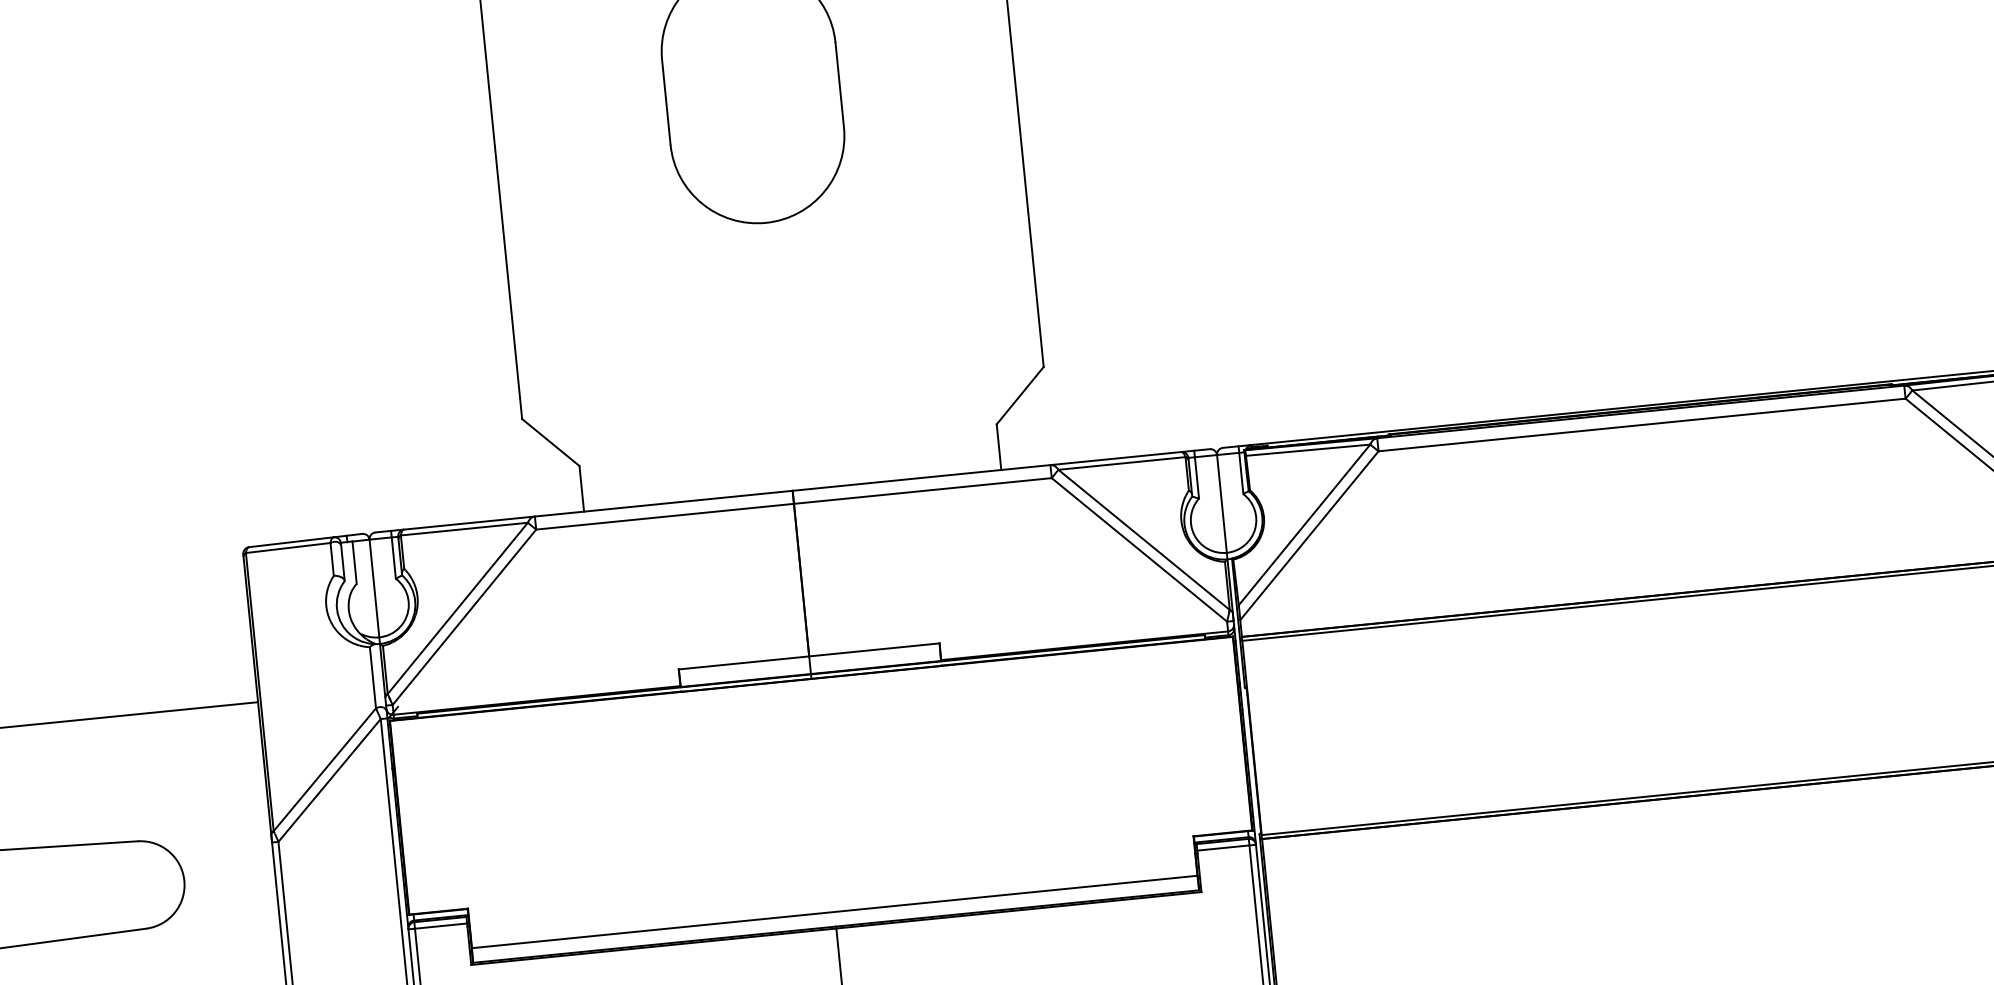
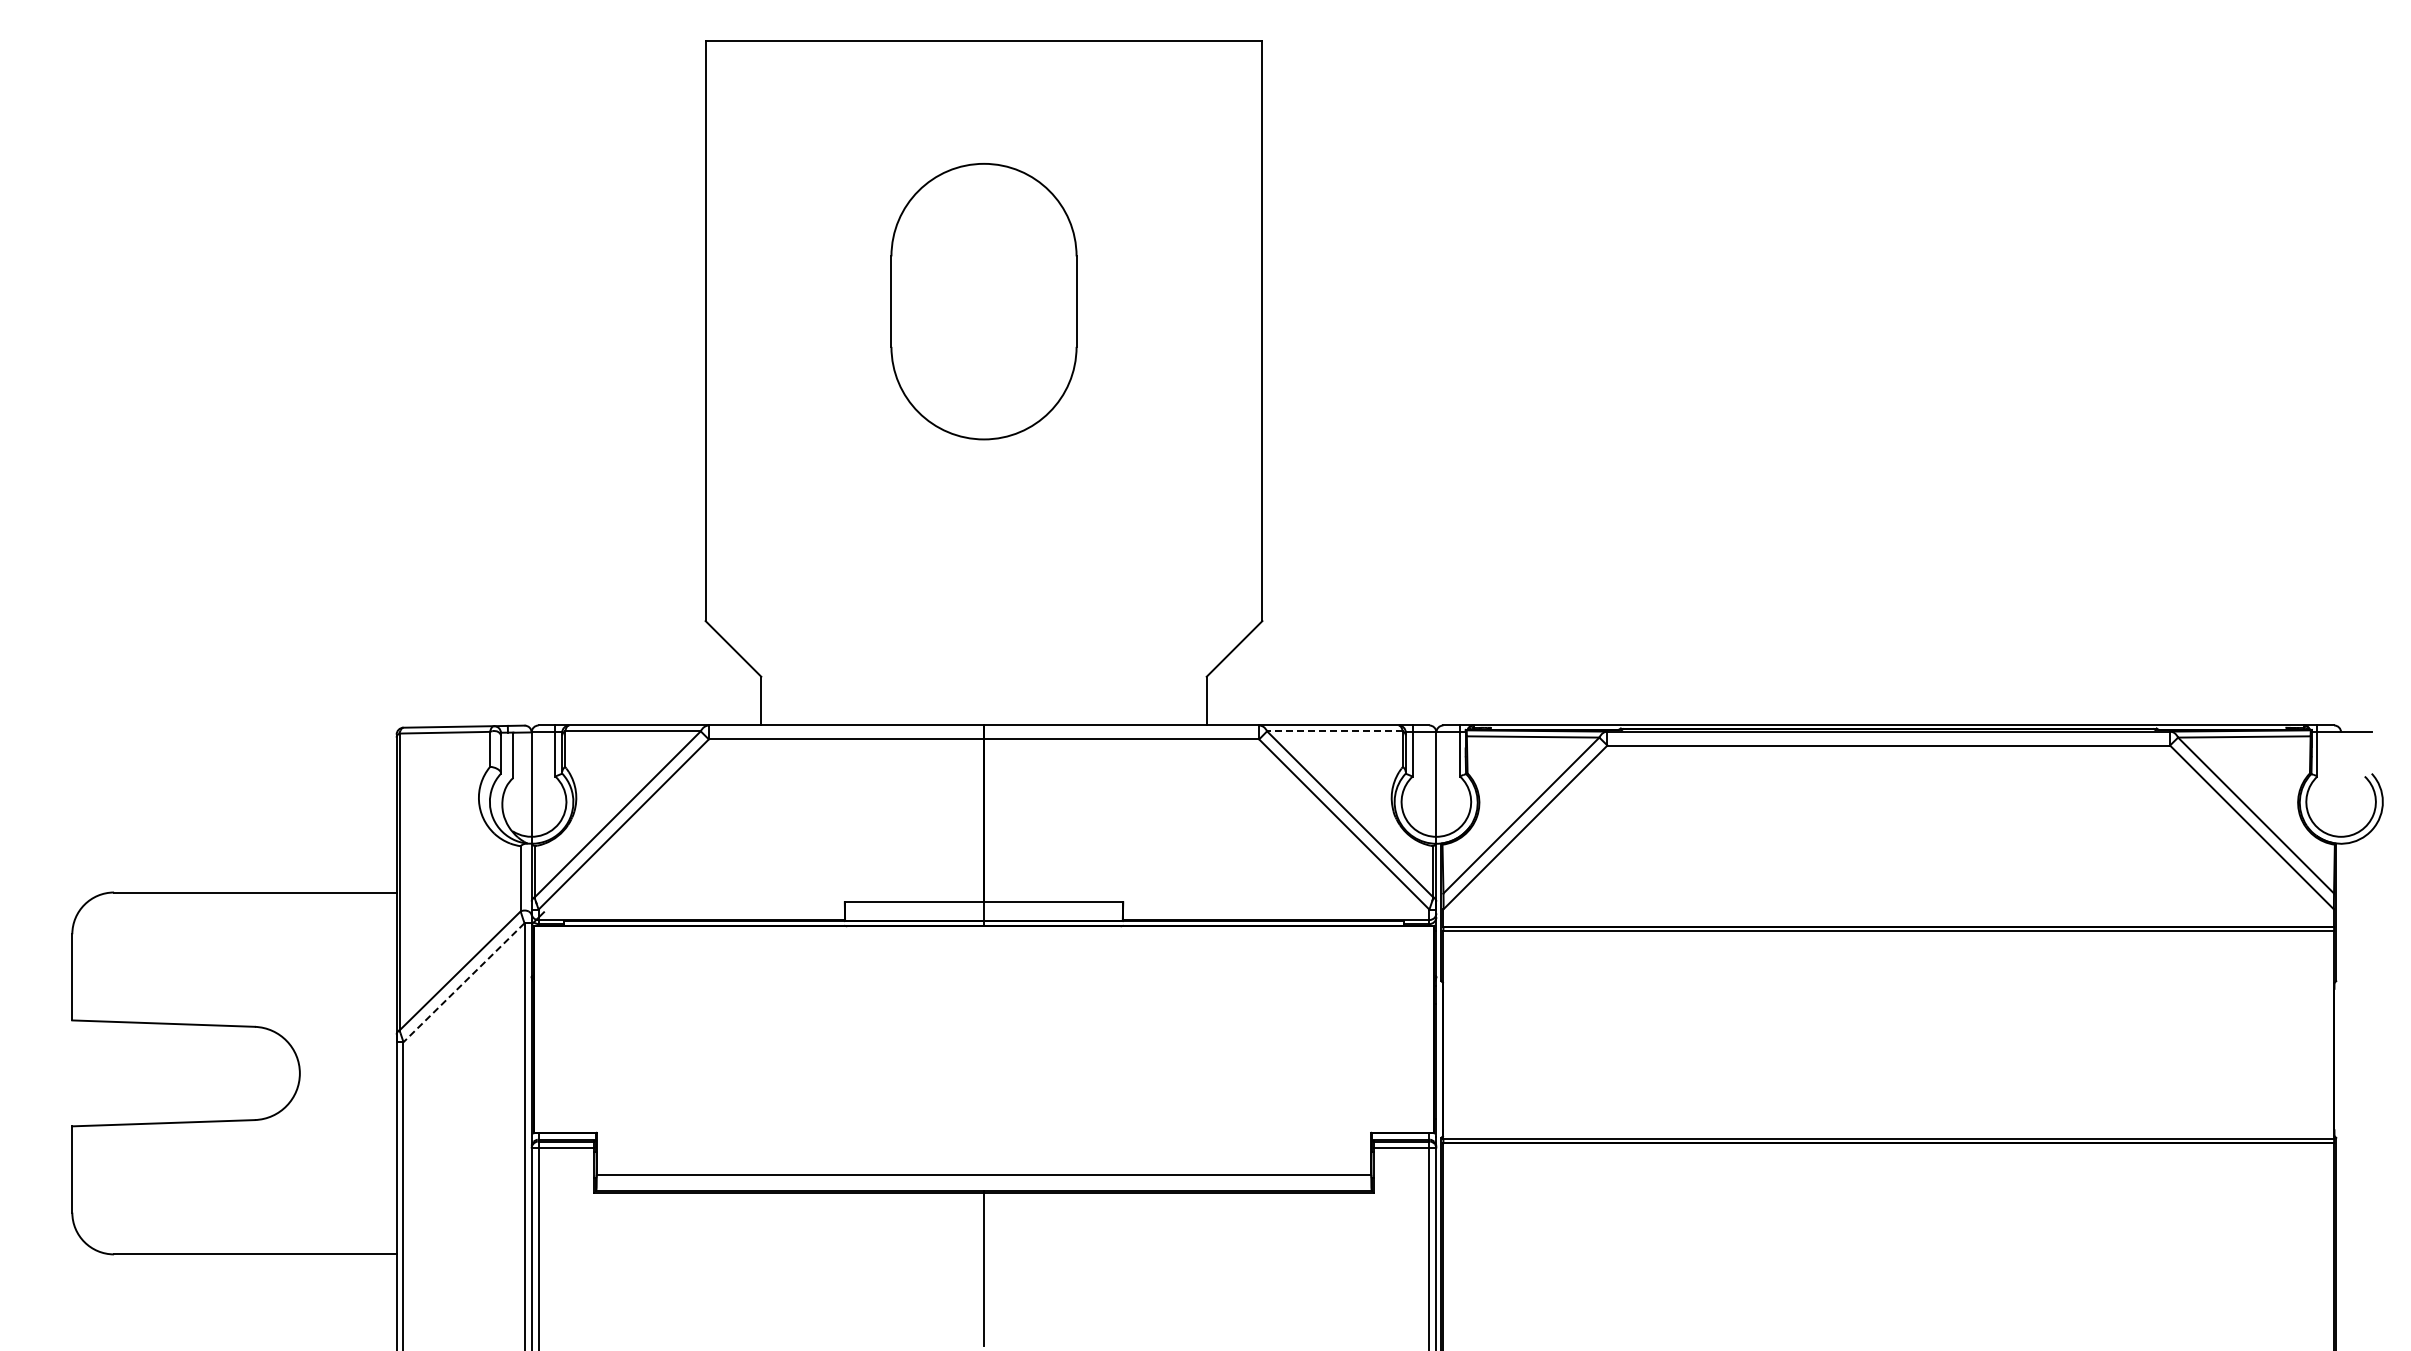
line: (1121, 463) -> (1334, 731), solid -> dashed
line: (330, 780) -> (464, 982), solid -> dashed

